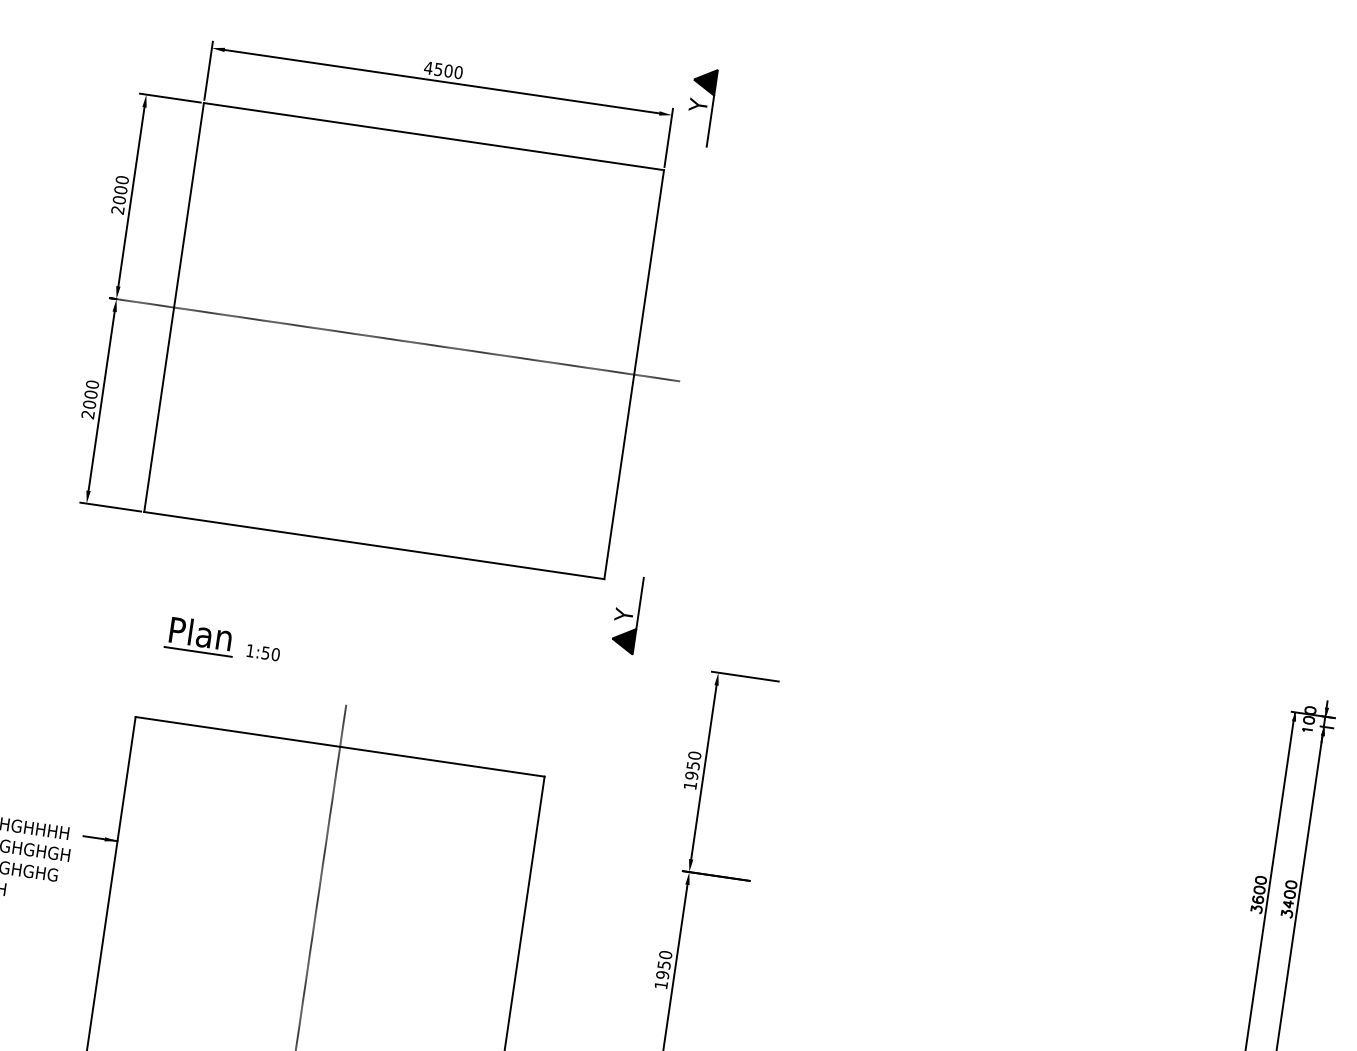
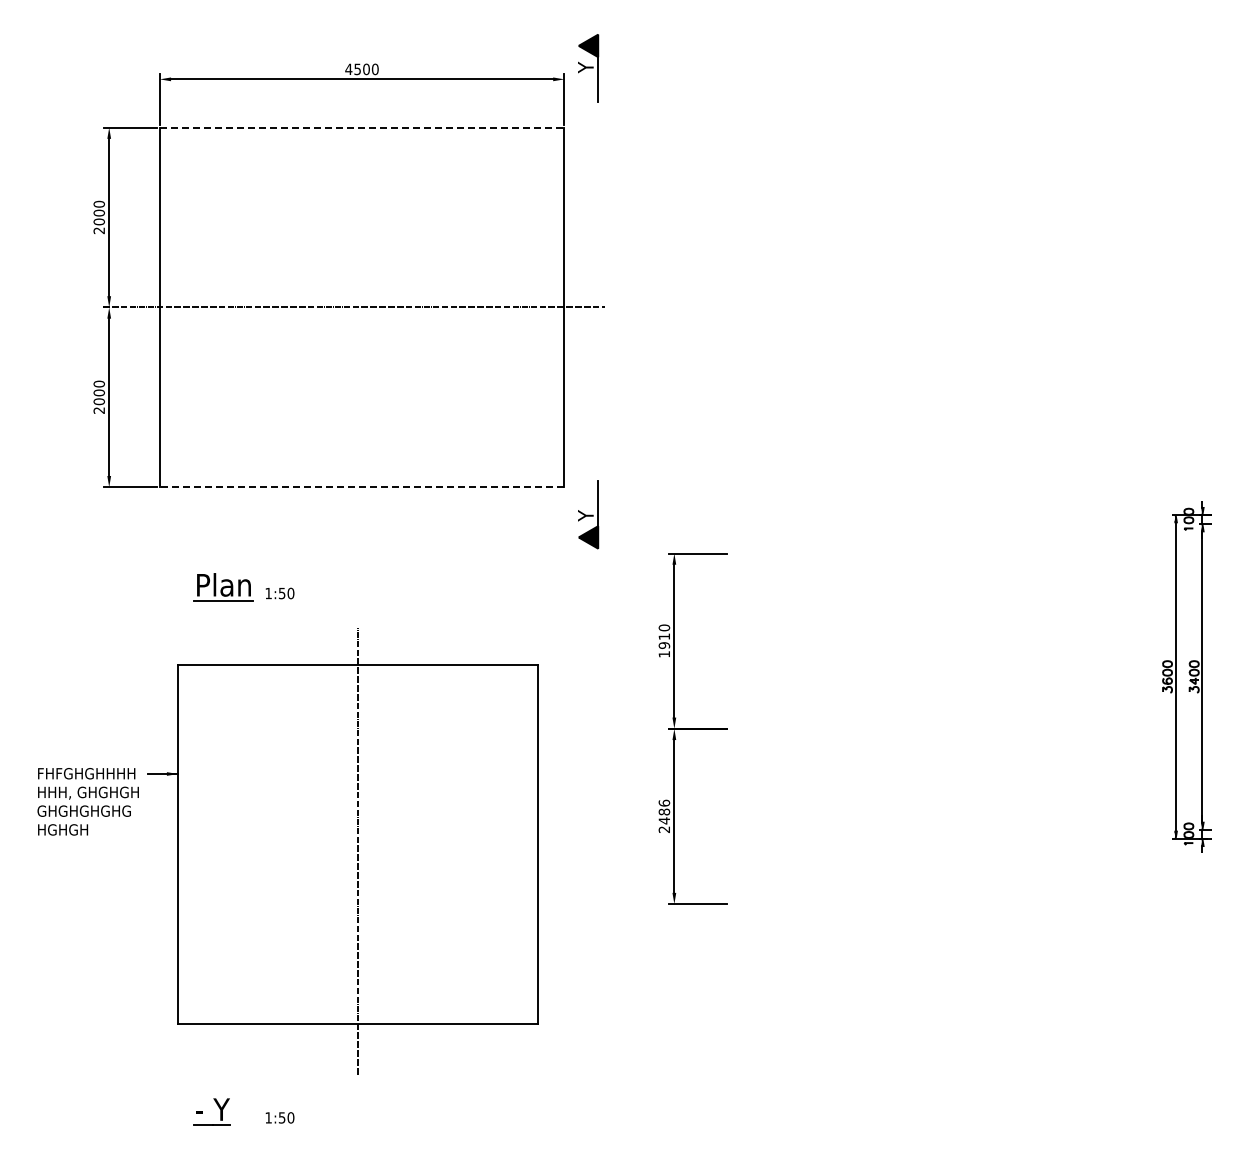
line: (434, 136) -> (362, 127), solid -> dashed
line: (373, 545) -> (361, 487), solid -> dashed
text: (693, 765) -> (664, 636), 1950 -> 1910
text: (663, 970) -> (664, 816), 1950 -> 2486

